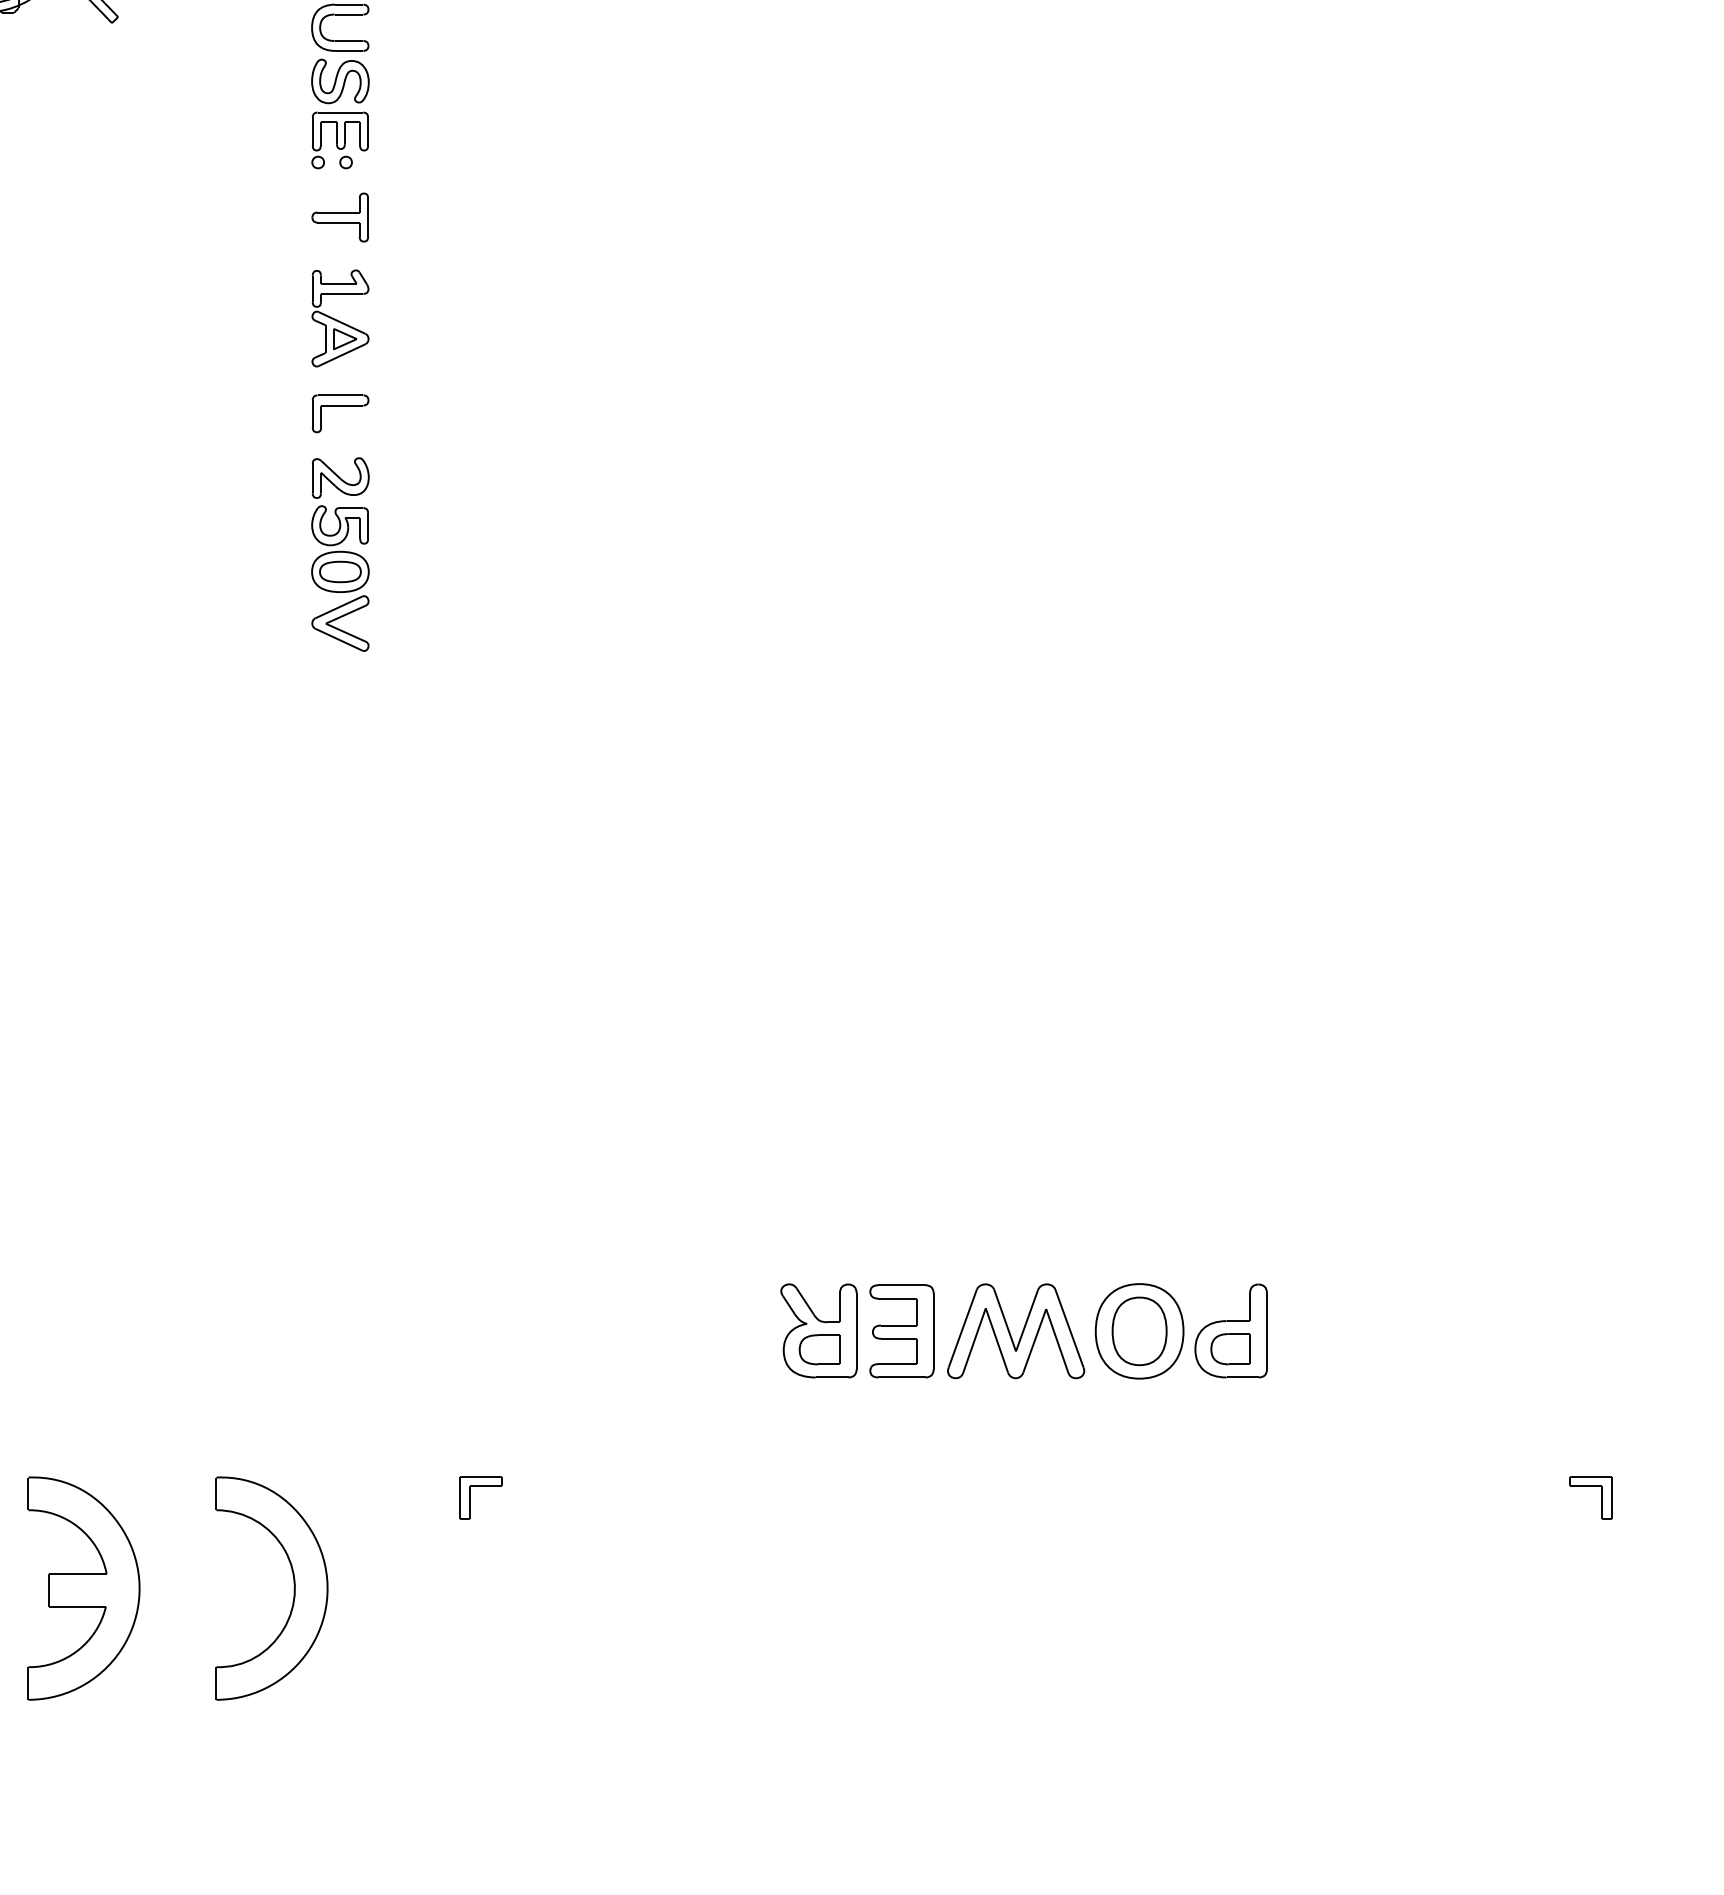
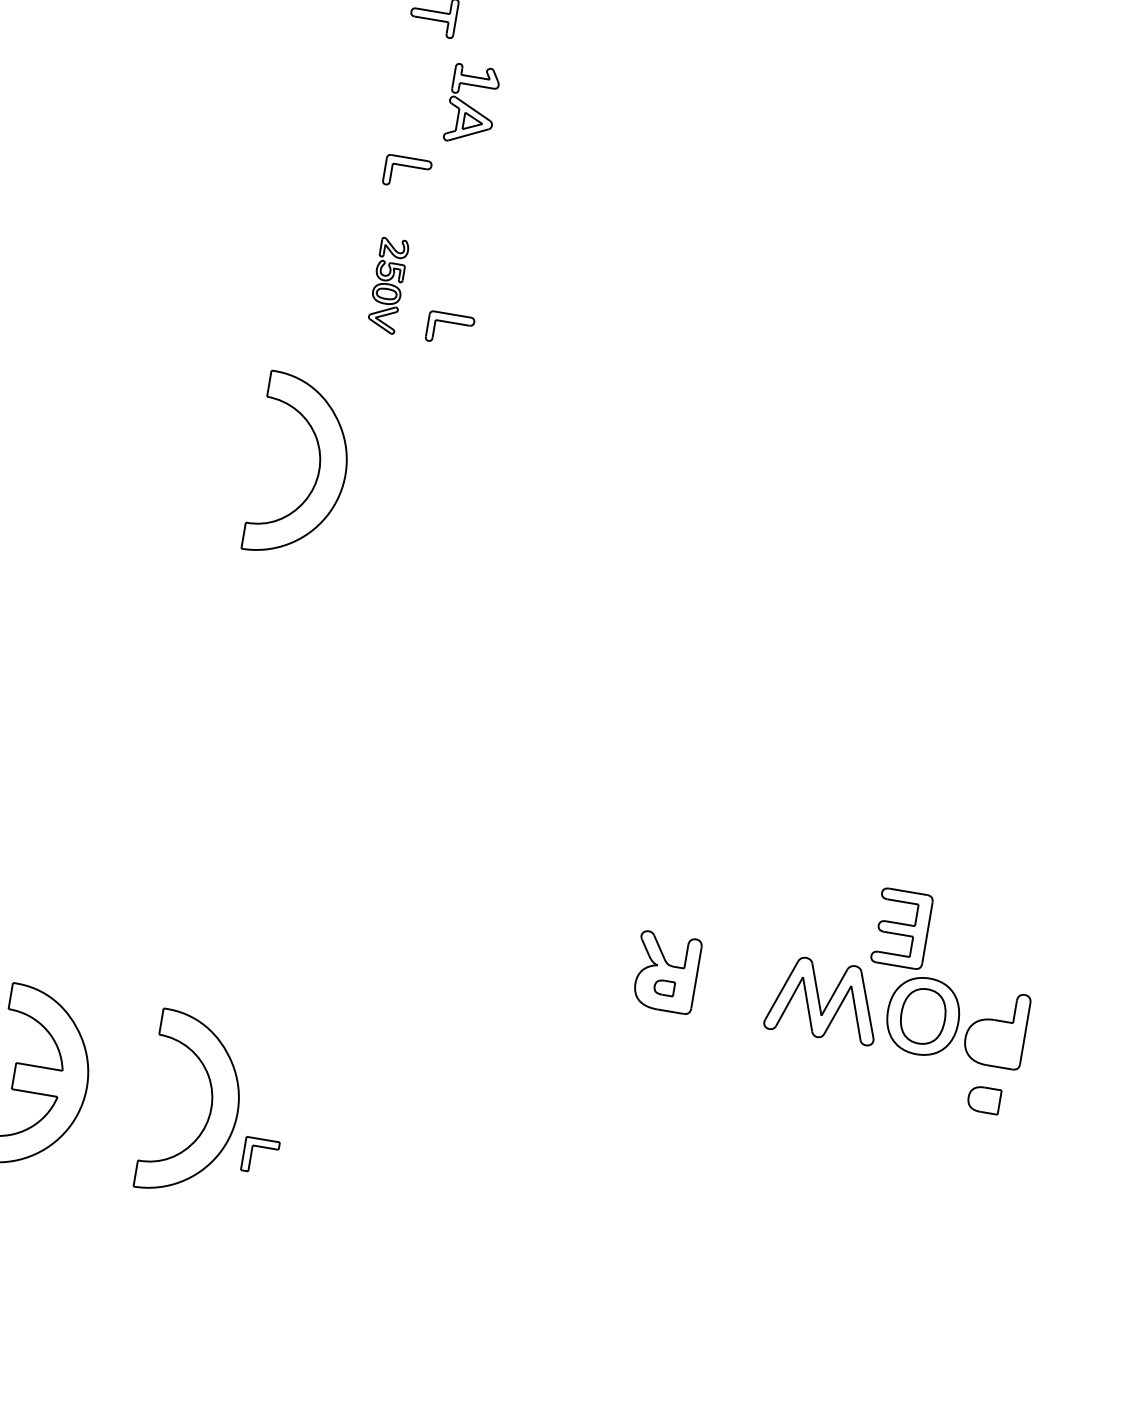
part: (340, 318) -> (472, 105), moved
part: (340, 554) -> (388, 285), size x0.6
part: (424, 587) -> (450, 323), added
part: (293, 792) -> (318, 469), added
part: (901, 1331) -> (901, 928), moved
part: (819, 1349) -> (664, 987), size x0.6
part: (1230, 1349) -> (983, 1100), moved
part: (470, 1497) -> (251, 1154), moved

